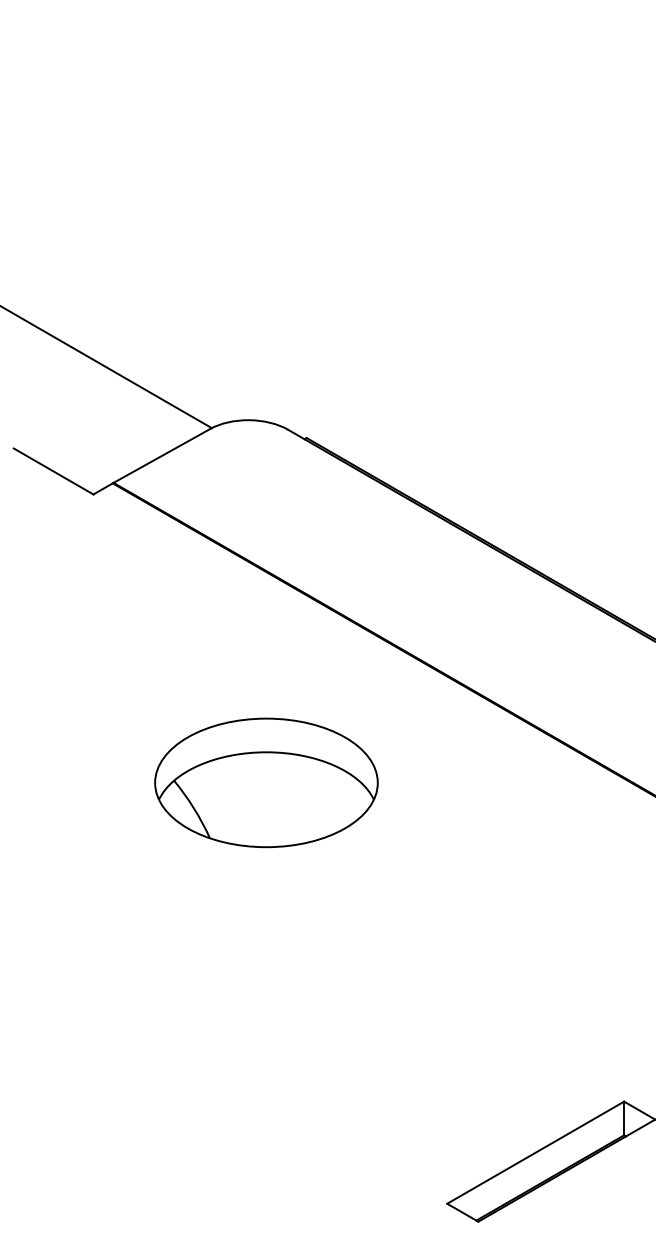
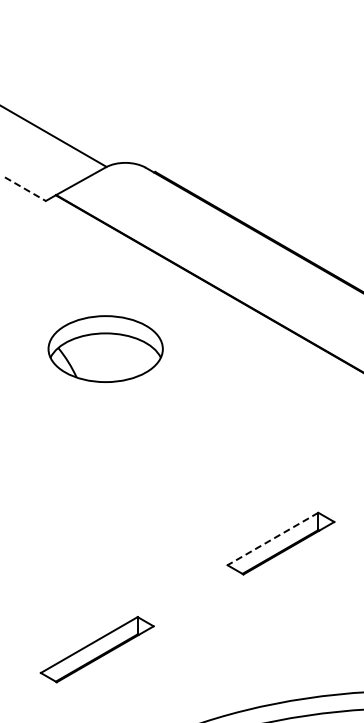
line: (53, 472) -> (25, 189), solid -> dashed
part: (266, 781) -> (105, 348), moved
line: (534, 1153) -> (272, 539), solid -> dashed

